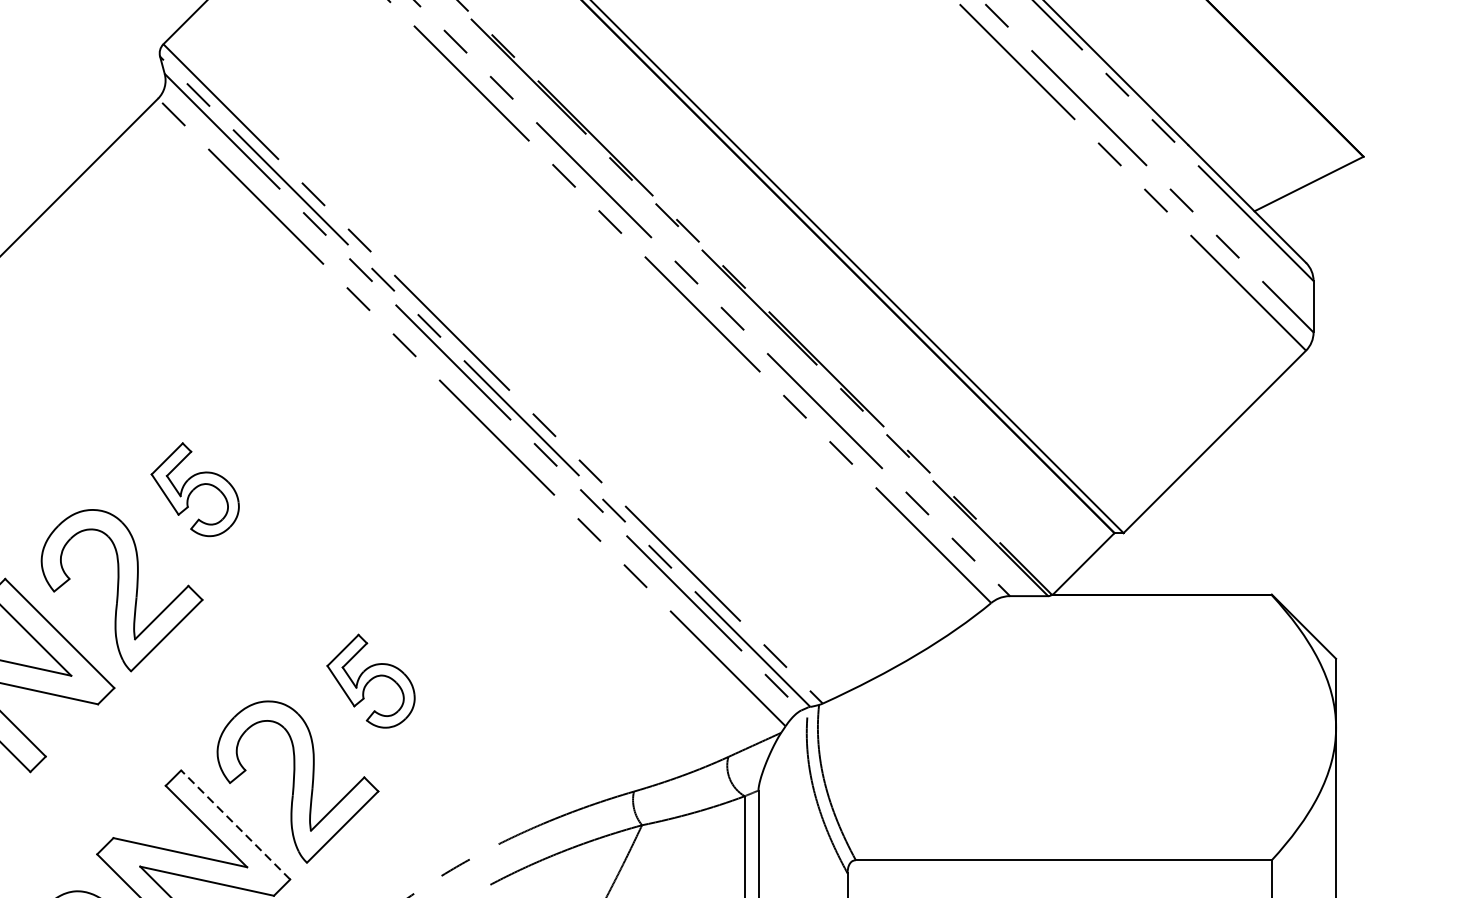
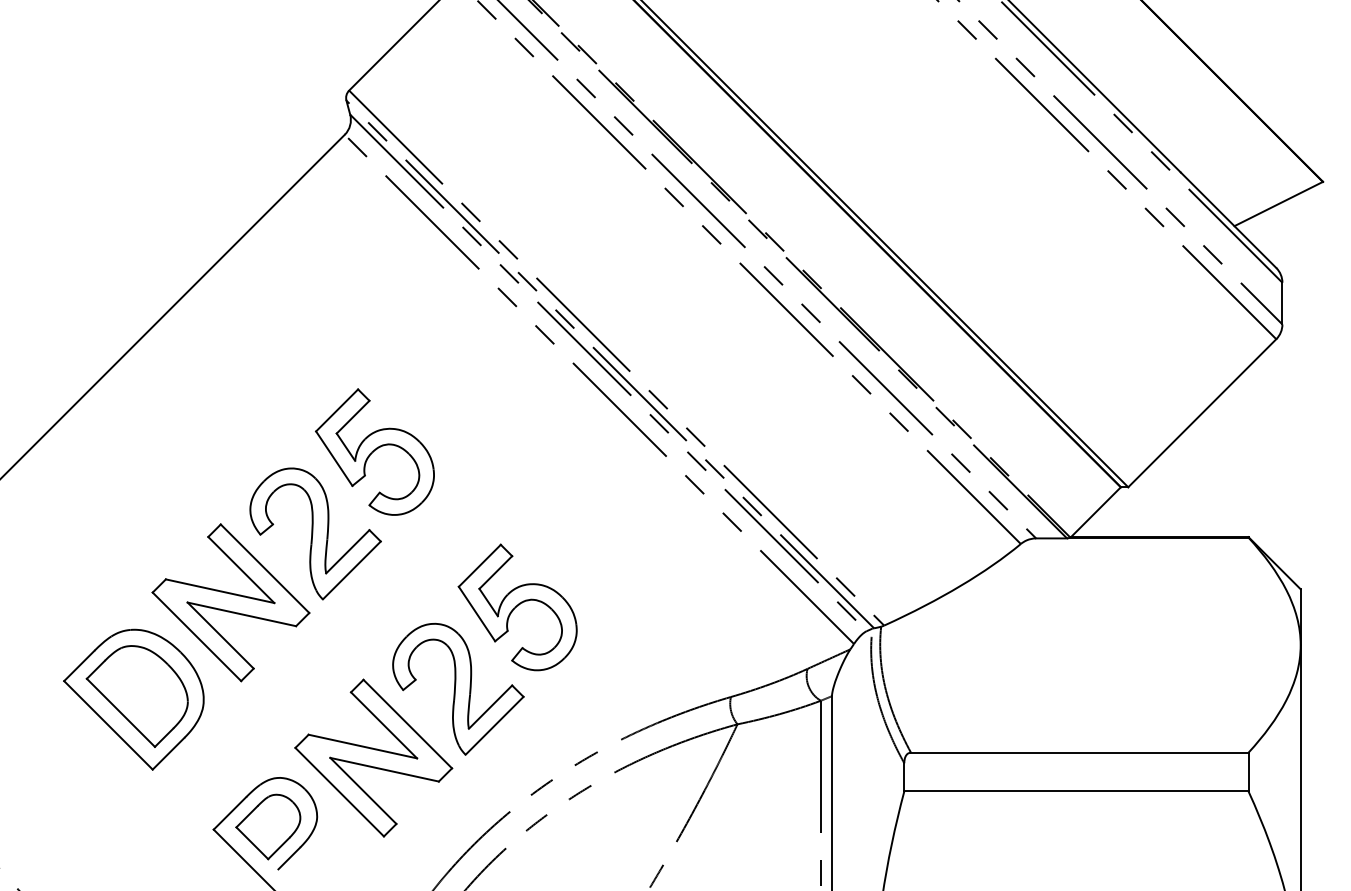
part: (194, 489) -> (374, 451), size x1.67
part: (370, 681) -> (517, 607), size x1.67
line: (235, 825) -> (407, 724), dashed -> solid

